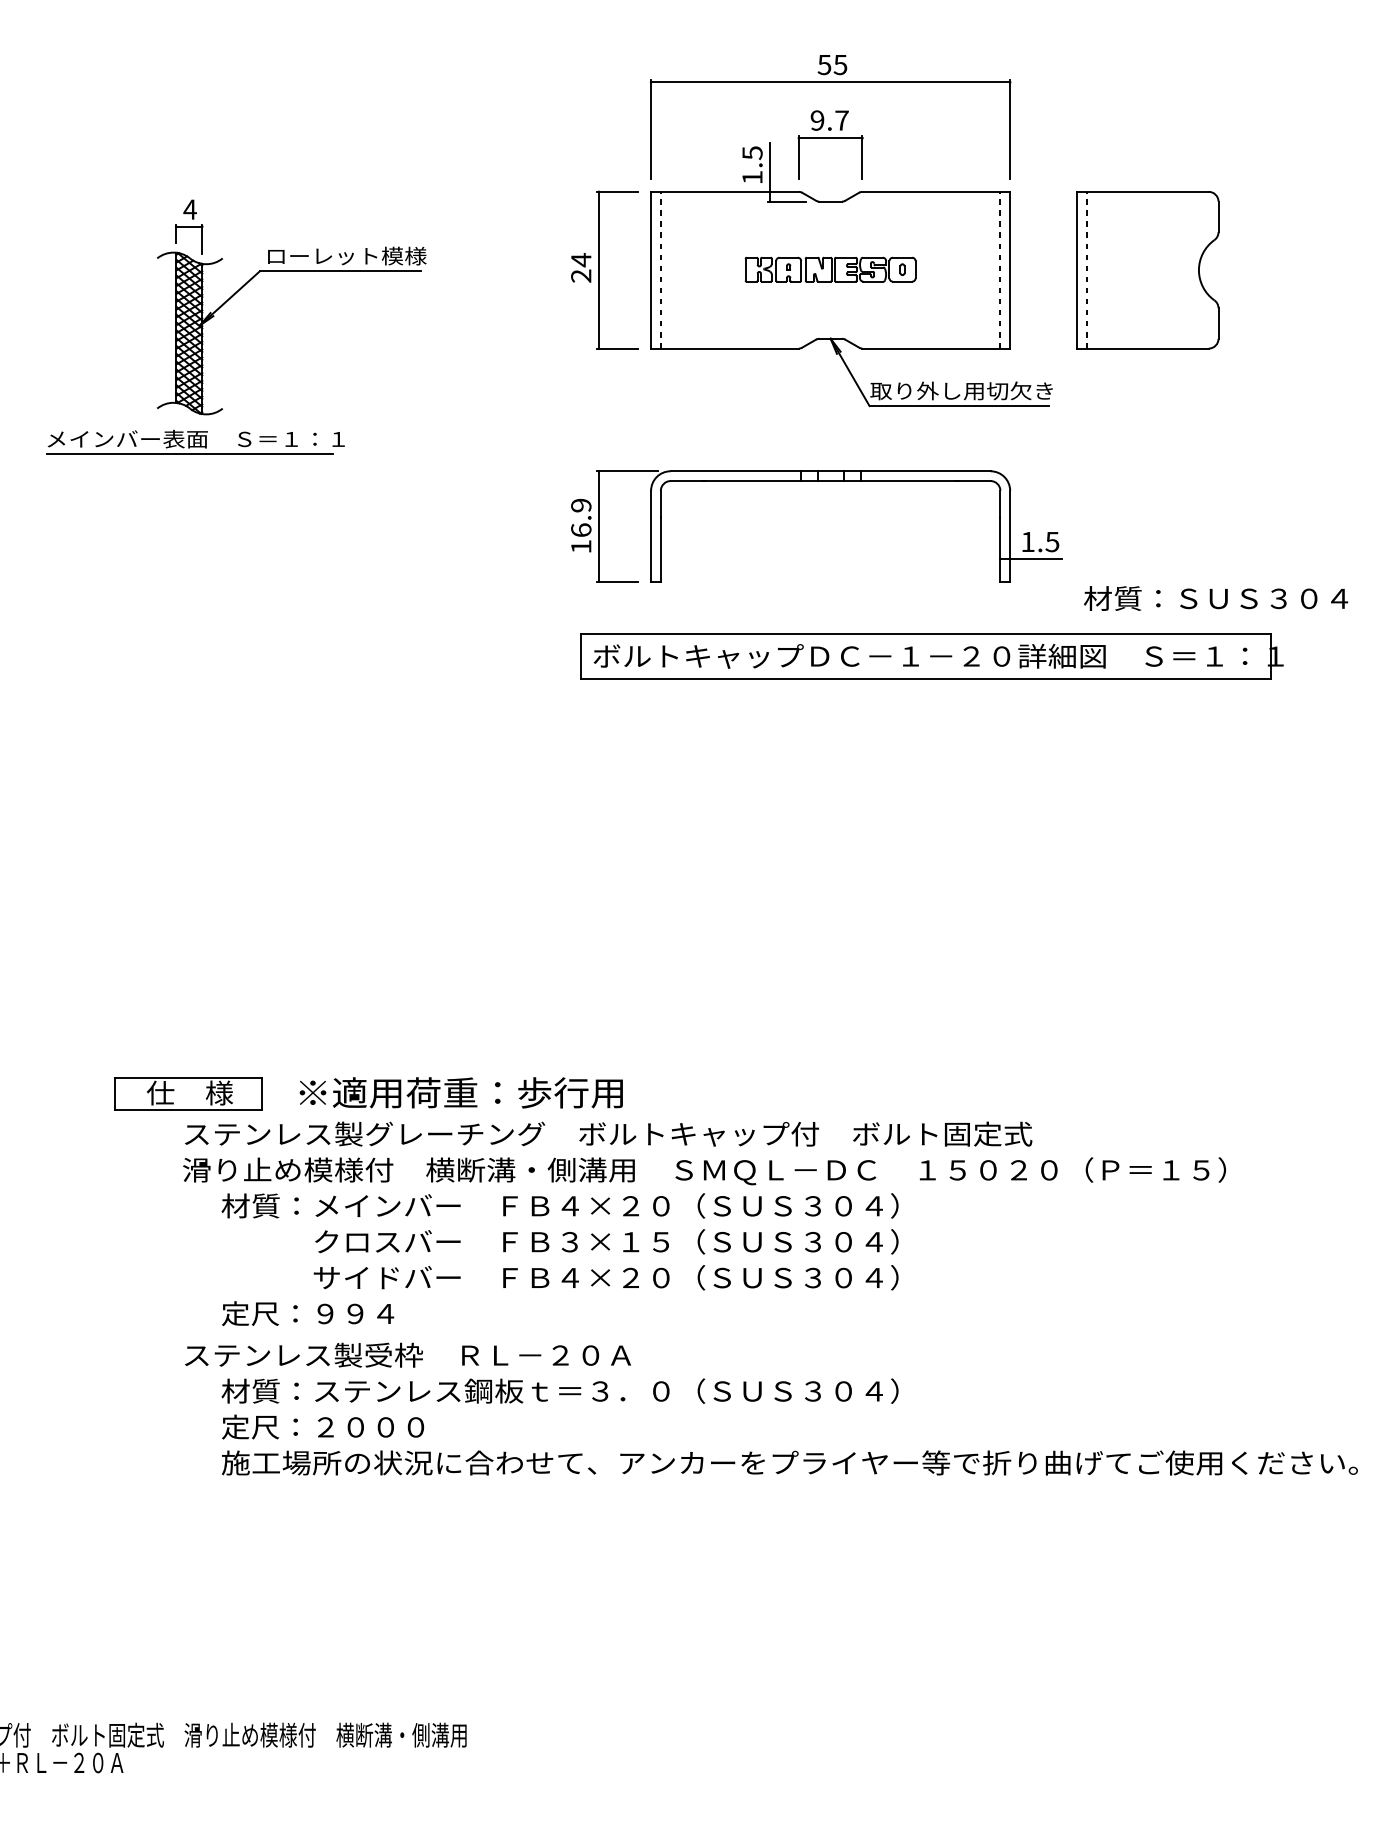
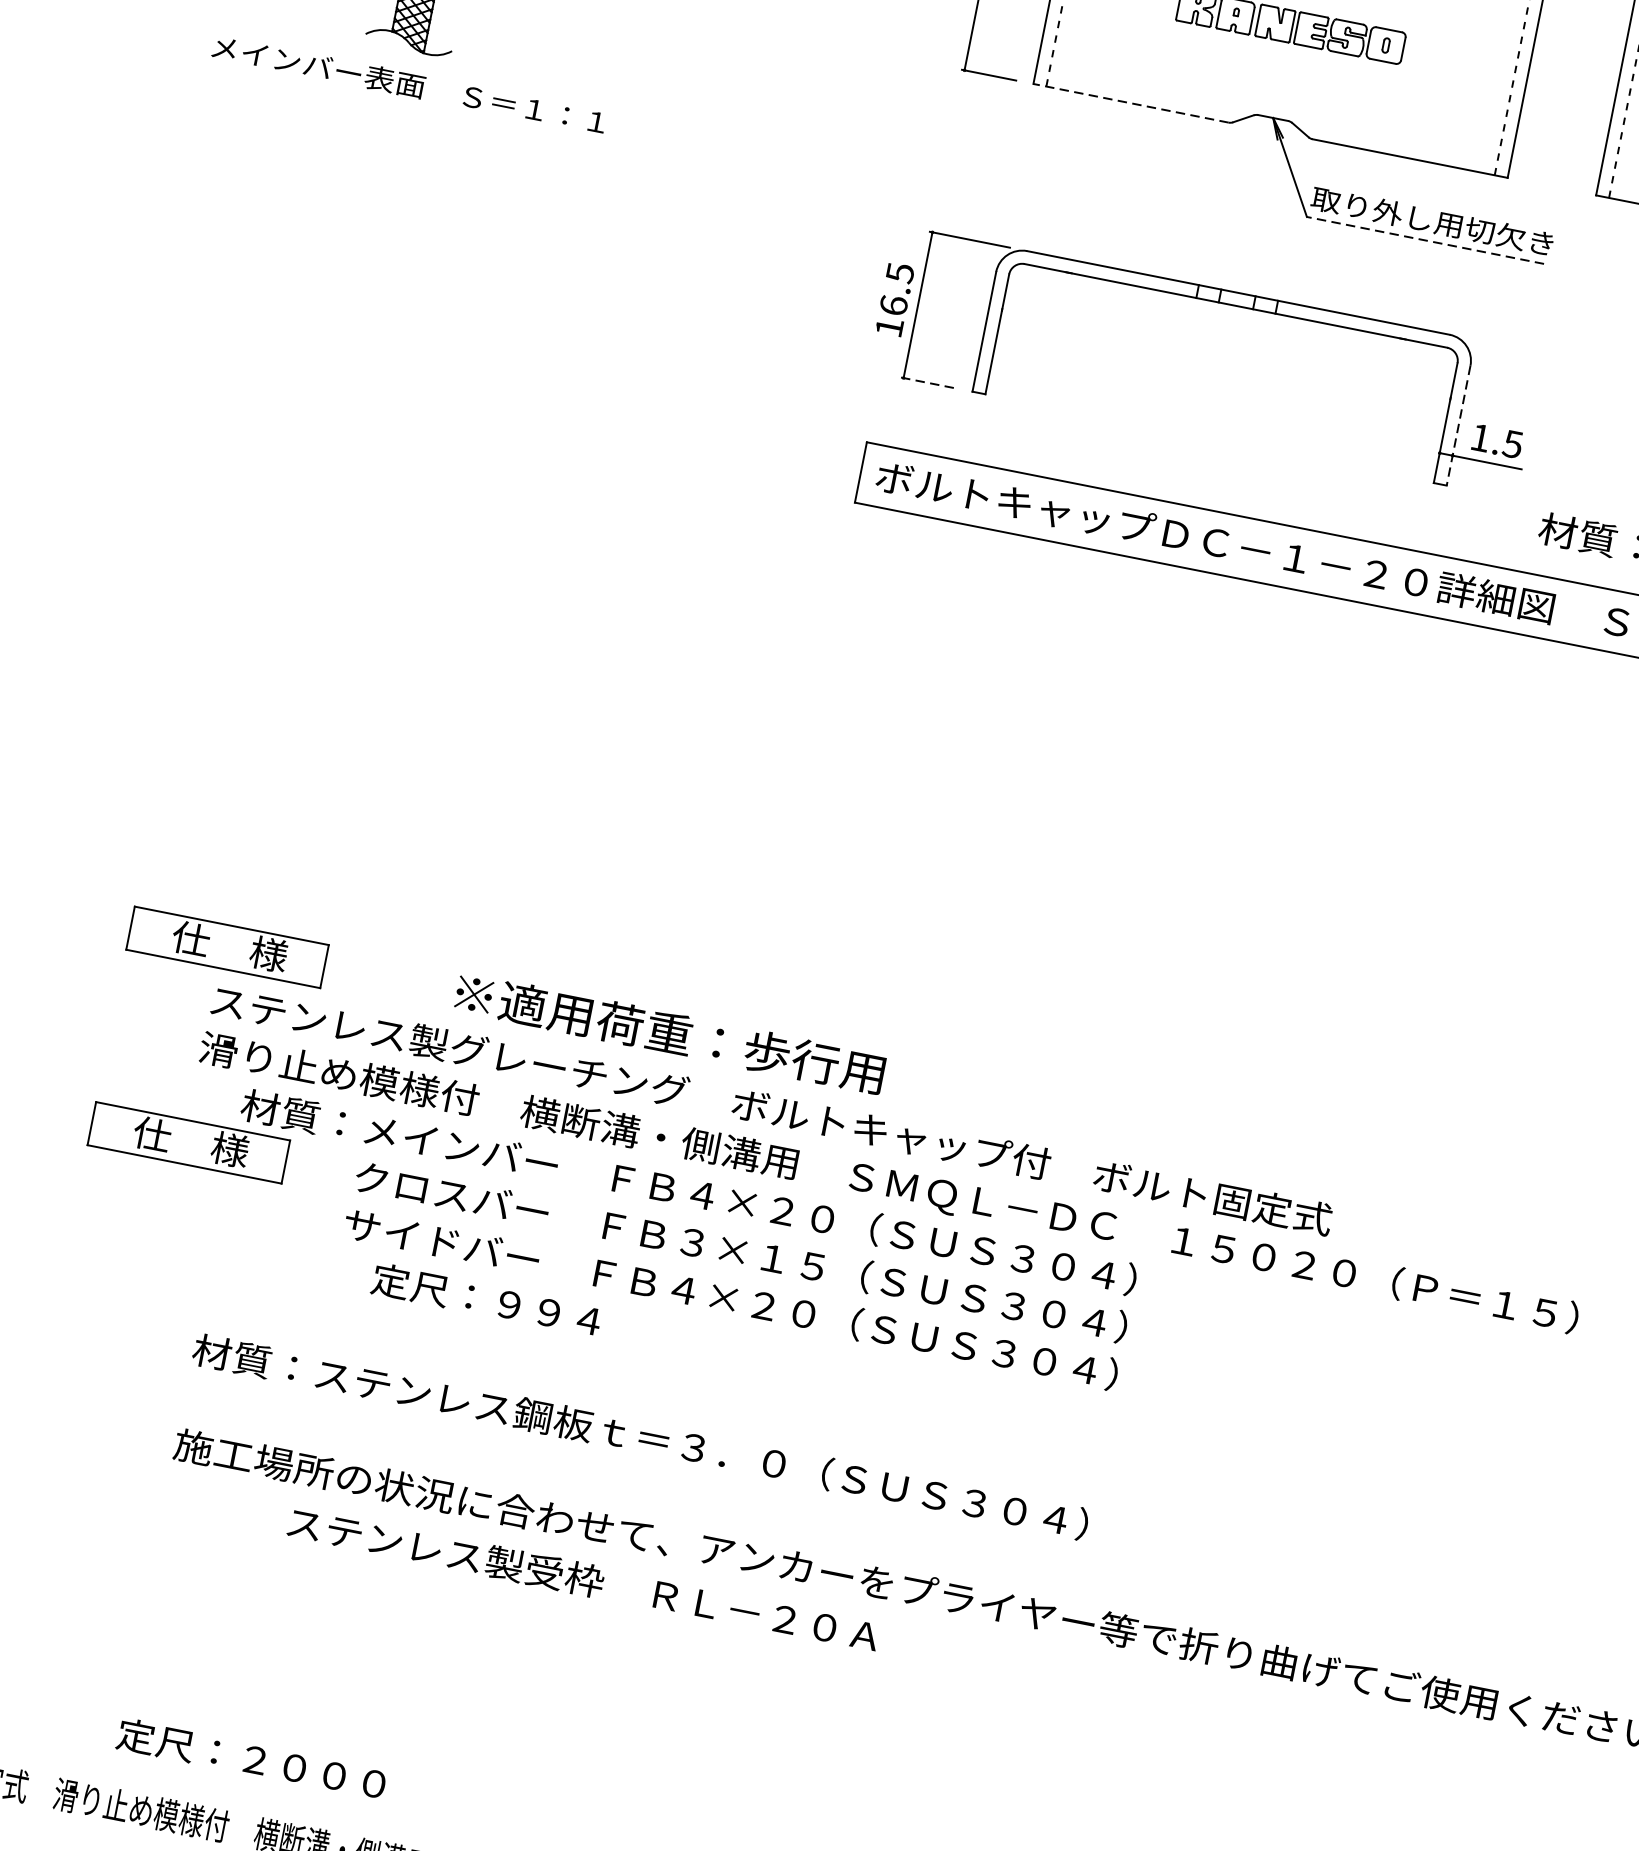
line: (724, 348) -> (1130, 103), solid -> dashed
line: (959, 406) -> (1425, 241), solid -> dashed
line: (190, 454) -> (397, 103), removed
text: (581, 505) -> (900, 272), 16.9 -> 16.5
line: (1010, 536) -> (1458, 426), solid -> dashed
line: (617, 581) -> (928, 382), solid -> dashed
text: (460, 1092) -> (669, 1032), moved
part: (188, 1241) -> (189, 1142), added
text: (308, 1313) -> (487, 1300), moved
text: (407, 1354) -> (583, 1578), moved
text: (323, 1426) -> (252, 1758), moved

